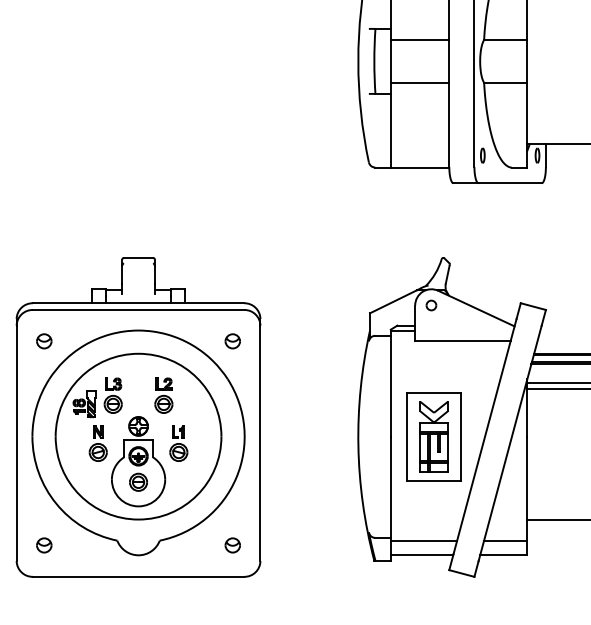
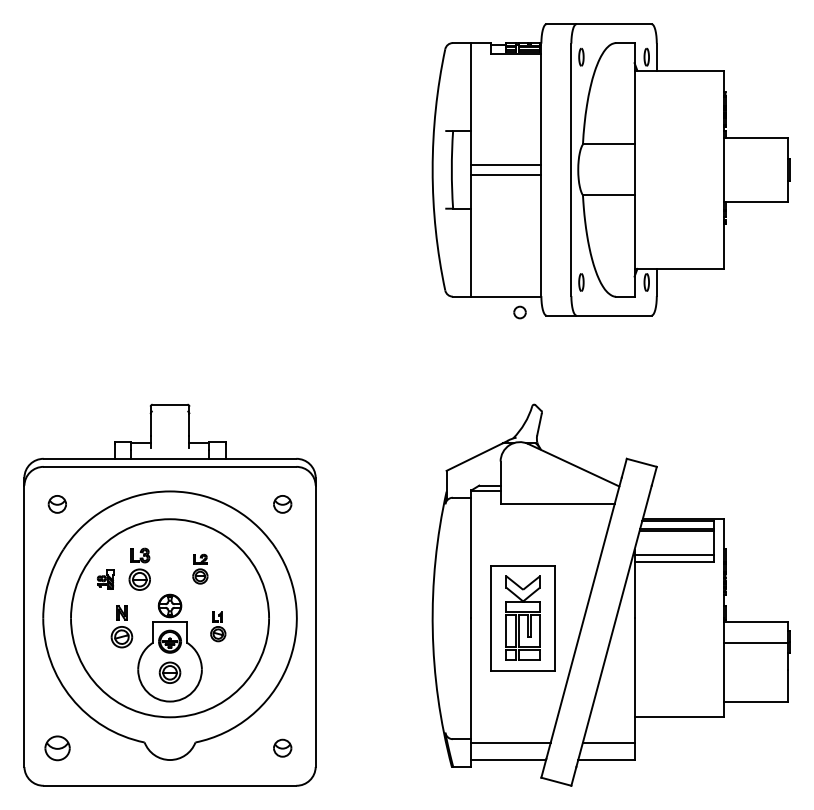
line: (420, 40) -> (506, 175), moved
line: (420, 82) -> (506, 165), moved
part: (431, 305) -> (519, 312), moved
part: (164, 395) -> (200, 568), size x0.7
part: (84, 404) -> (105, 579), size x0.6
part: (179, 443) -> (218, 626), size x0.7
part: (43, 544) -> (56, 747), size x1.4

